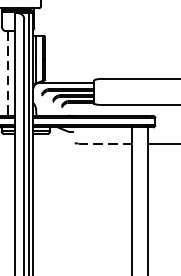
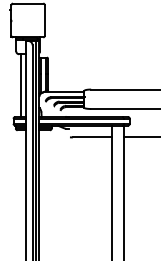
line: (7, 74) -> (20, 86), dashed -> solid
line: (105, 143) -> (92, 137), dashed -> solid

